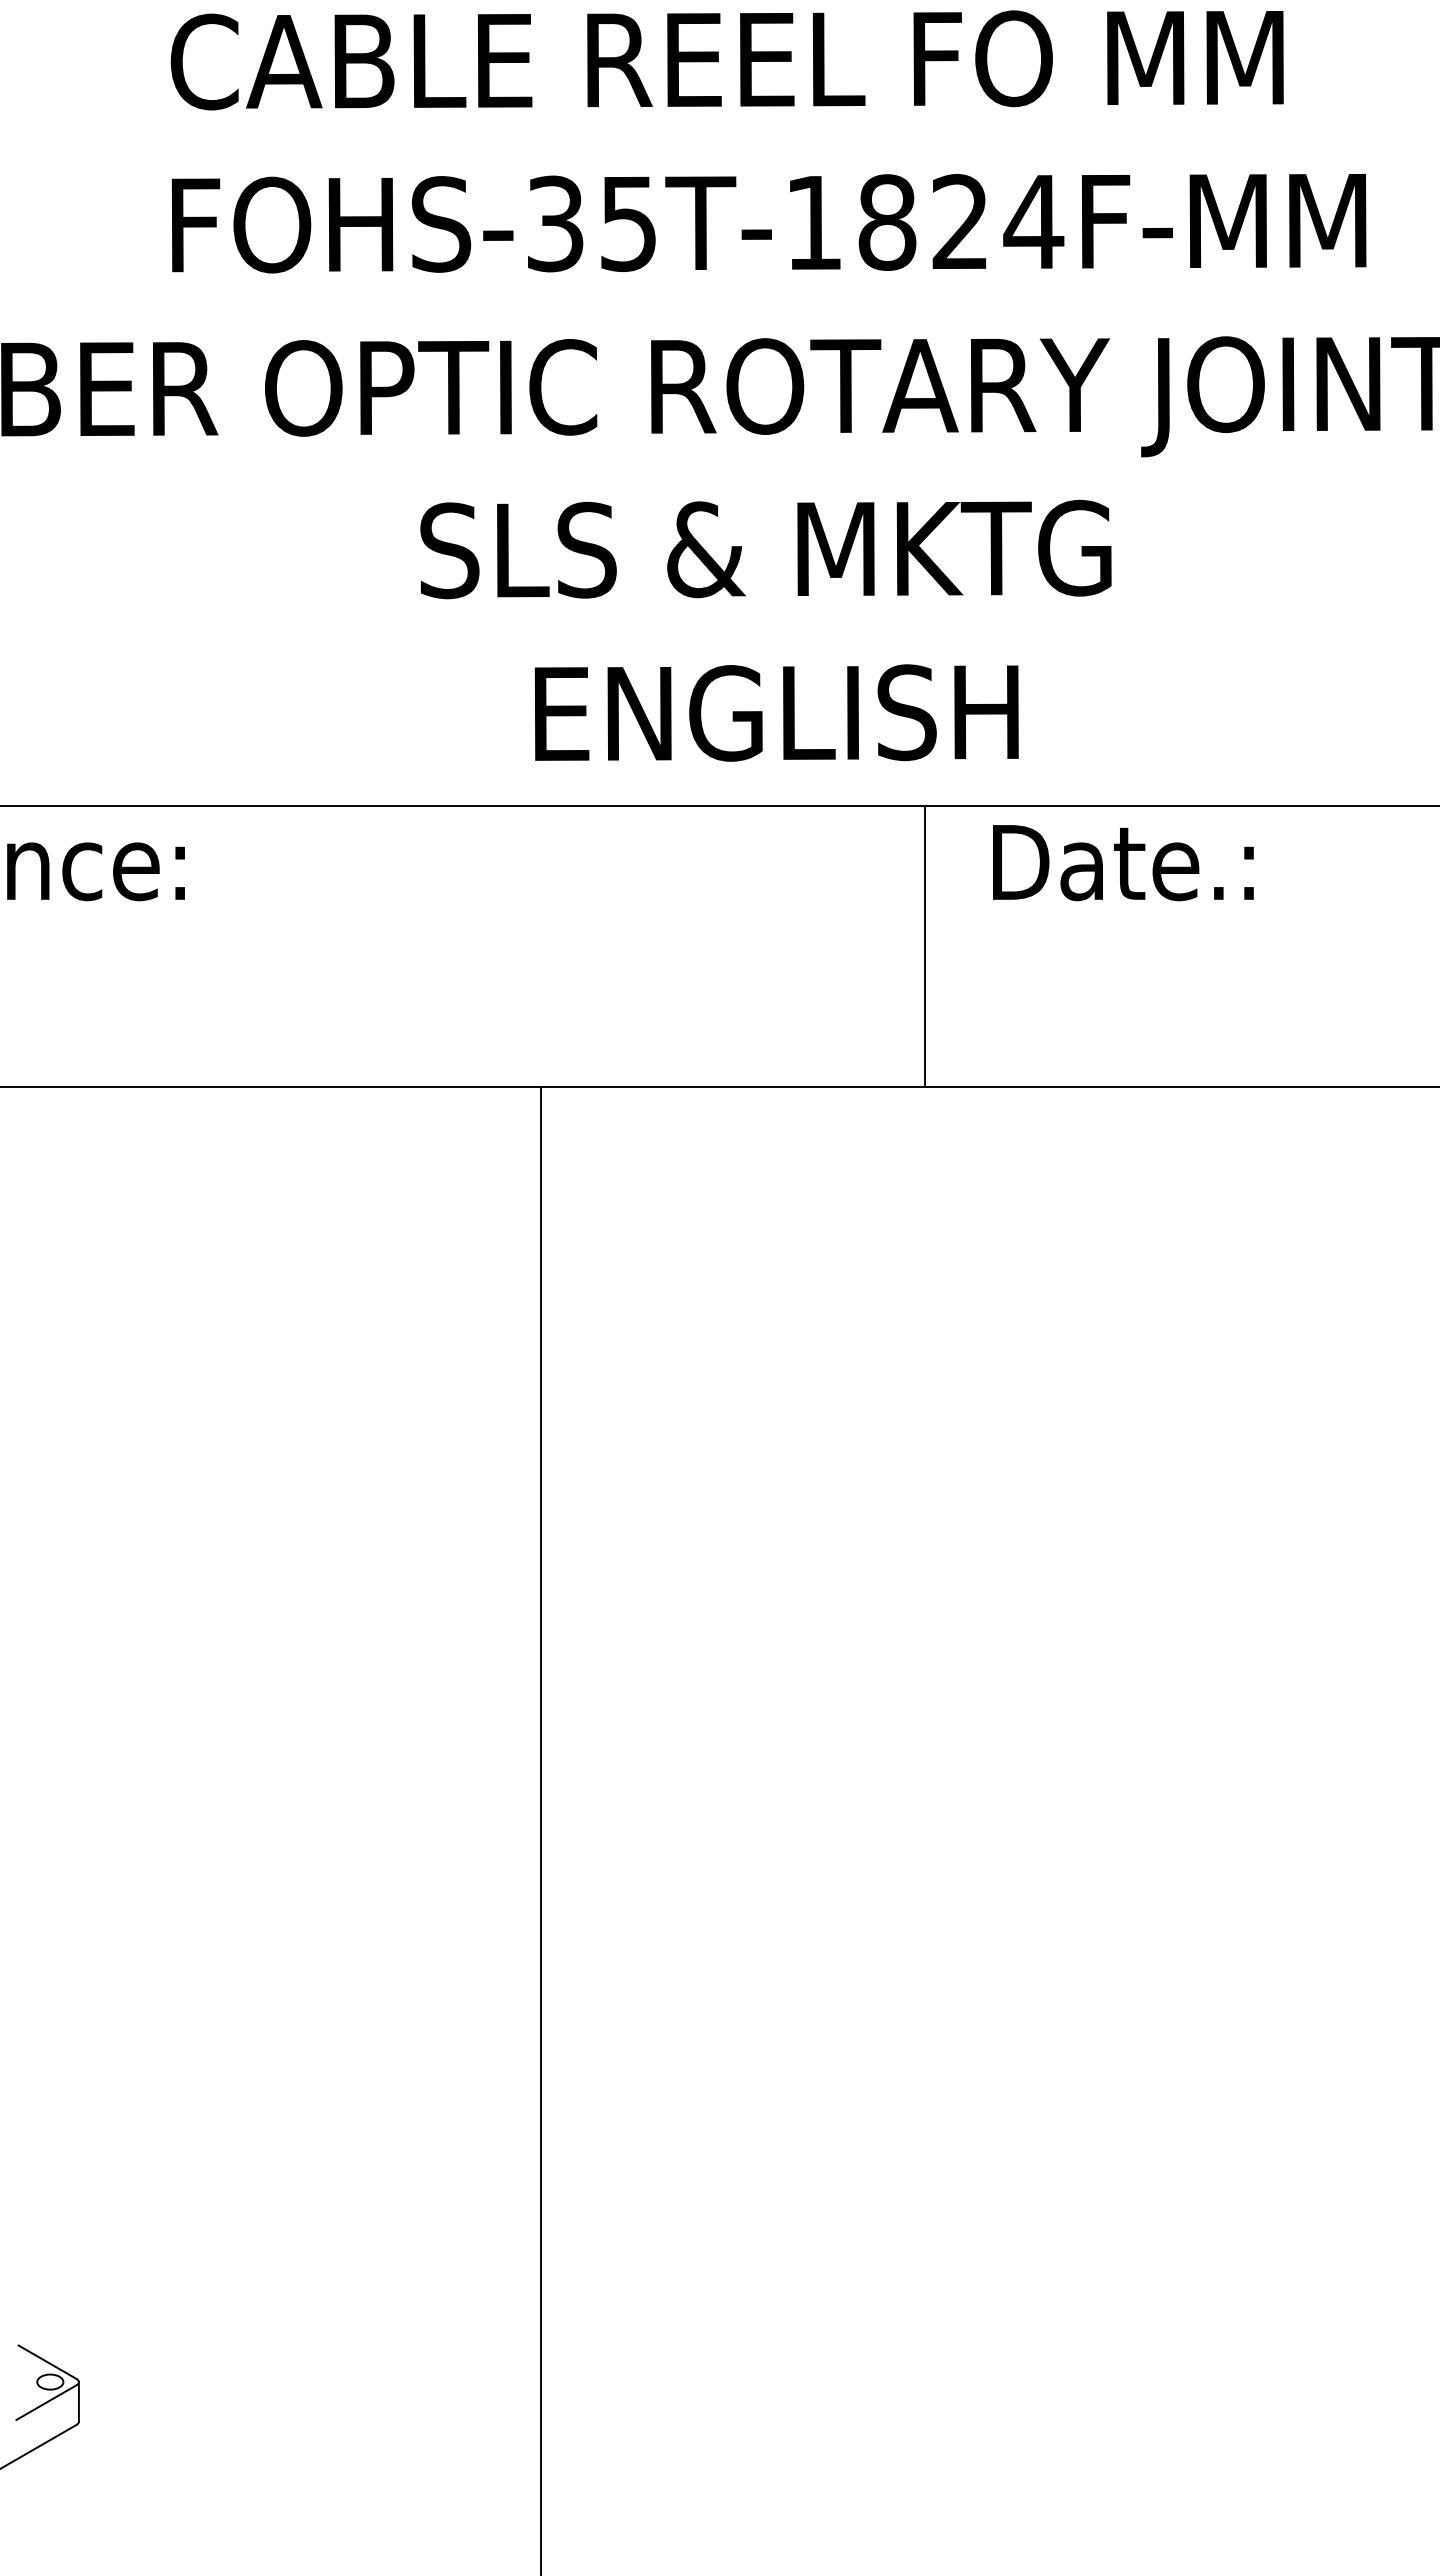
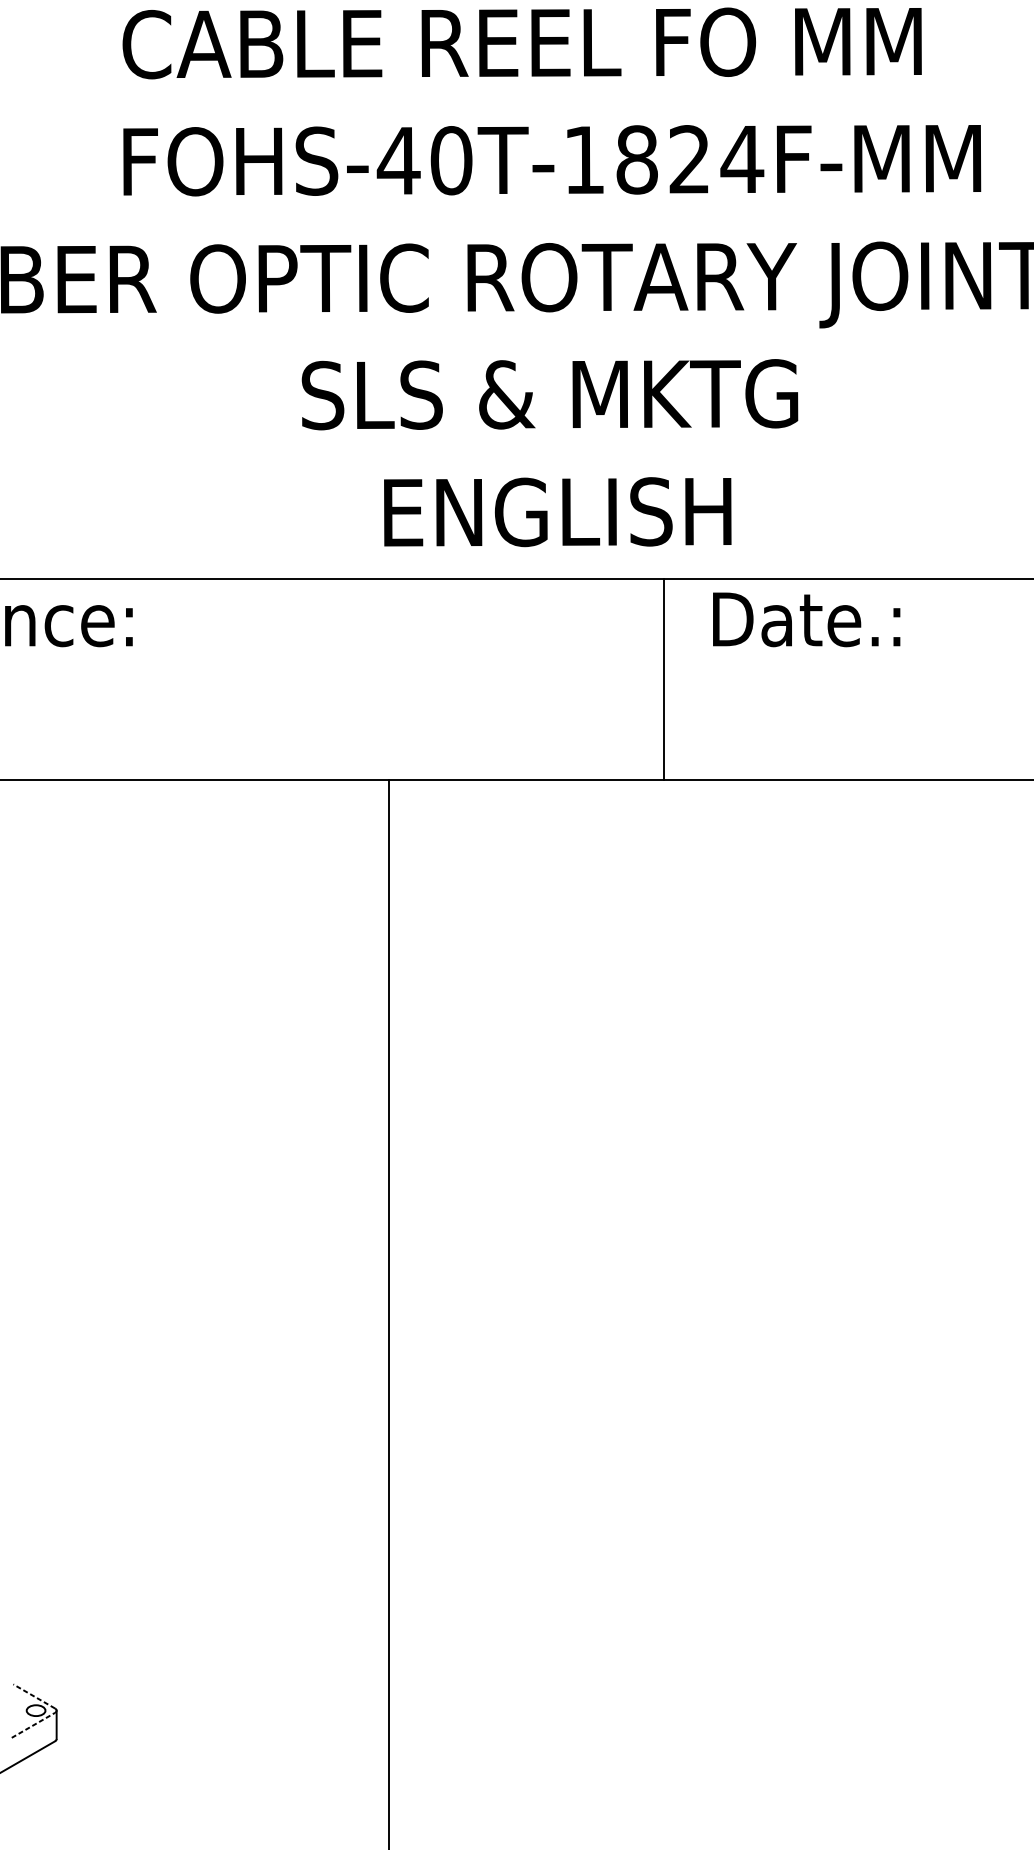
text: (590, 223) -> (424, 160), FOHS-35T-1824F-MM -> FOHS-40T-1824F-MM
line: (47, 2362) -> (34, 1696), solid -> dashed
line: (46, 2402) -> (33, 1725), solid -> dashed

